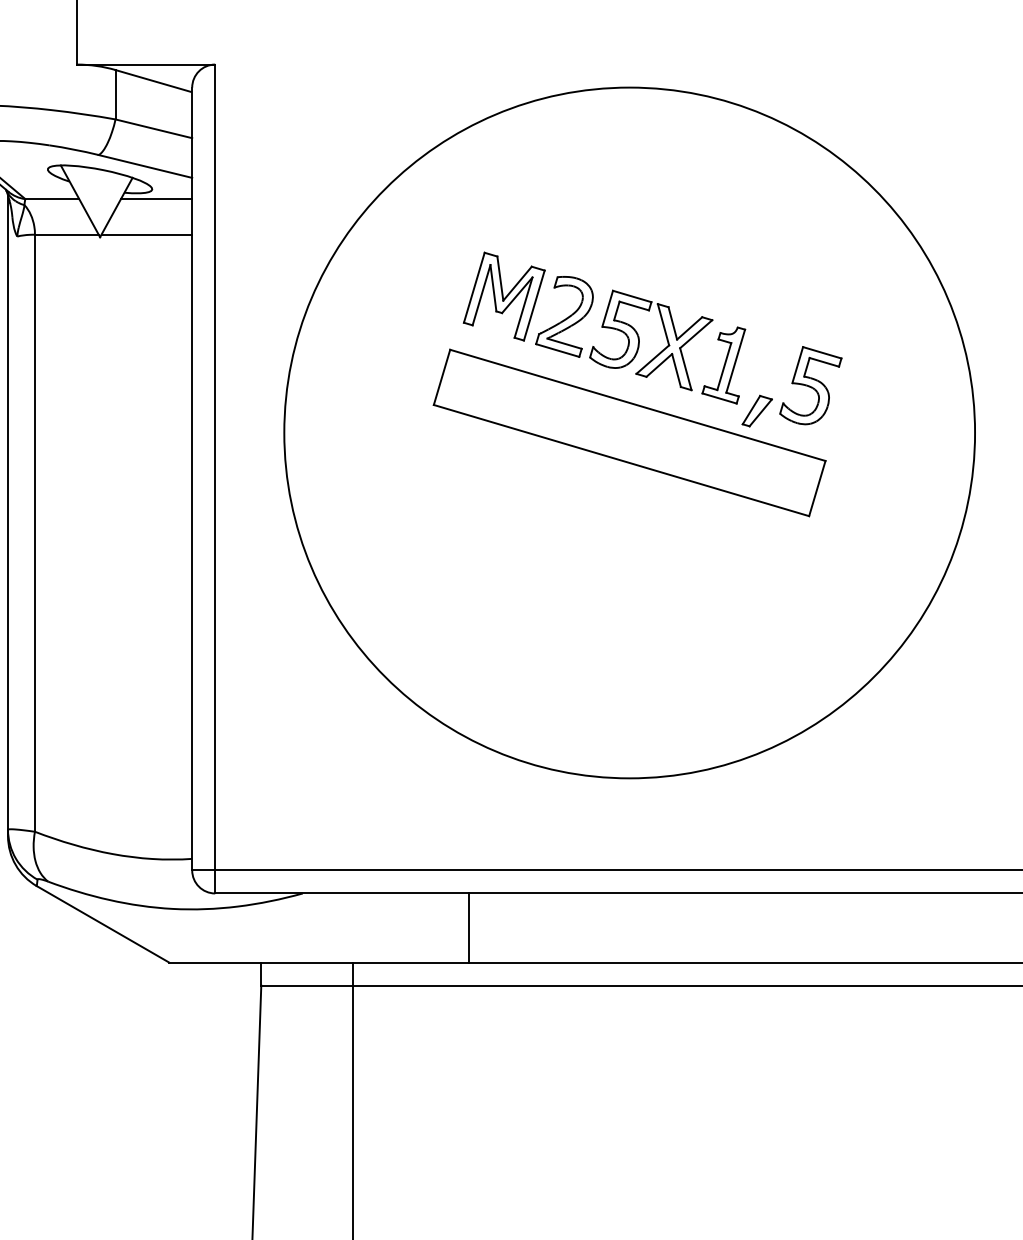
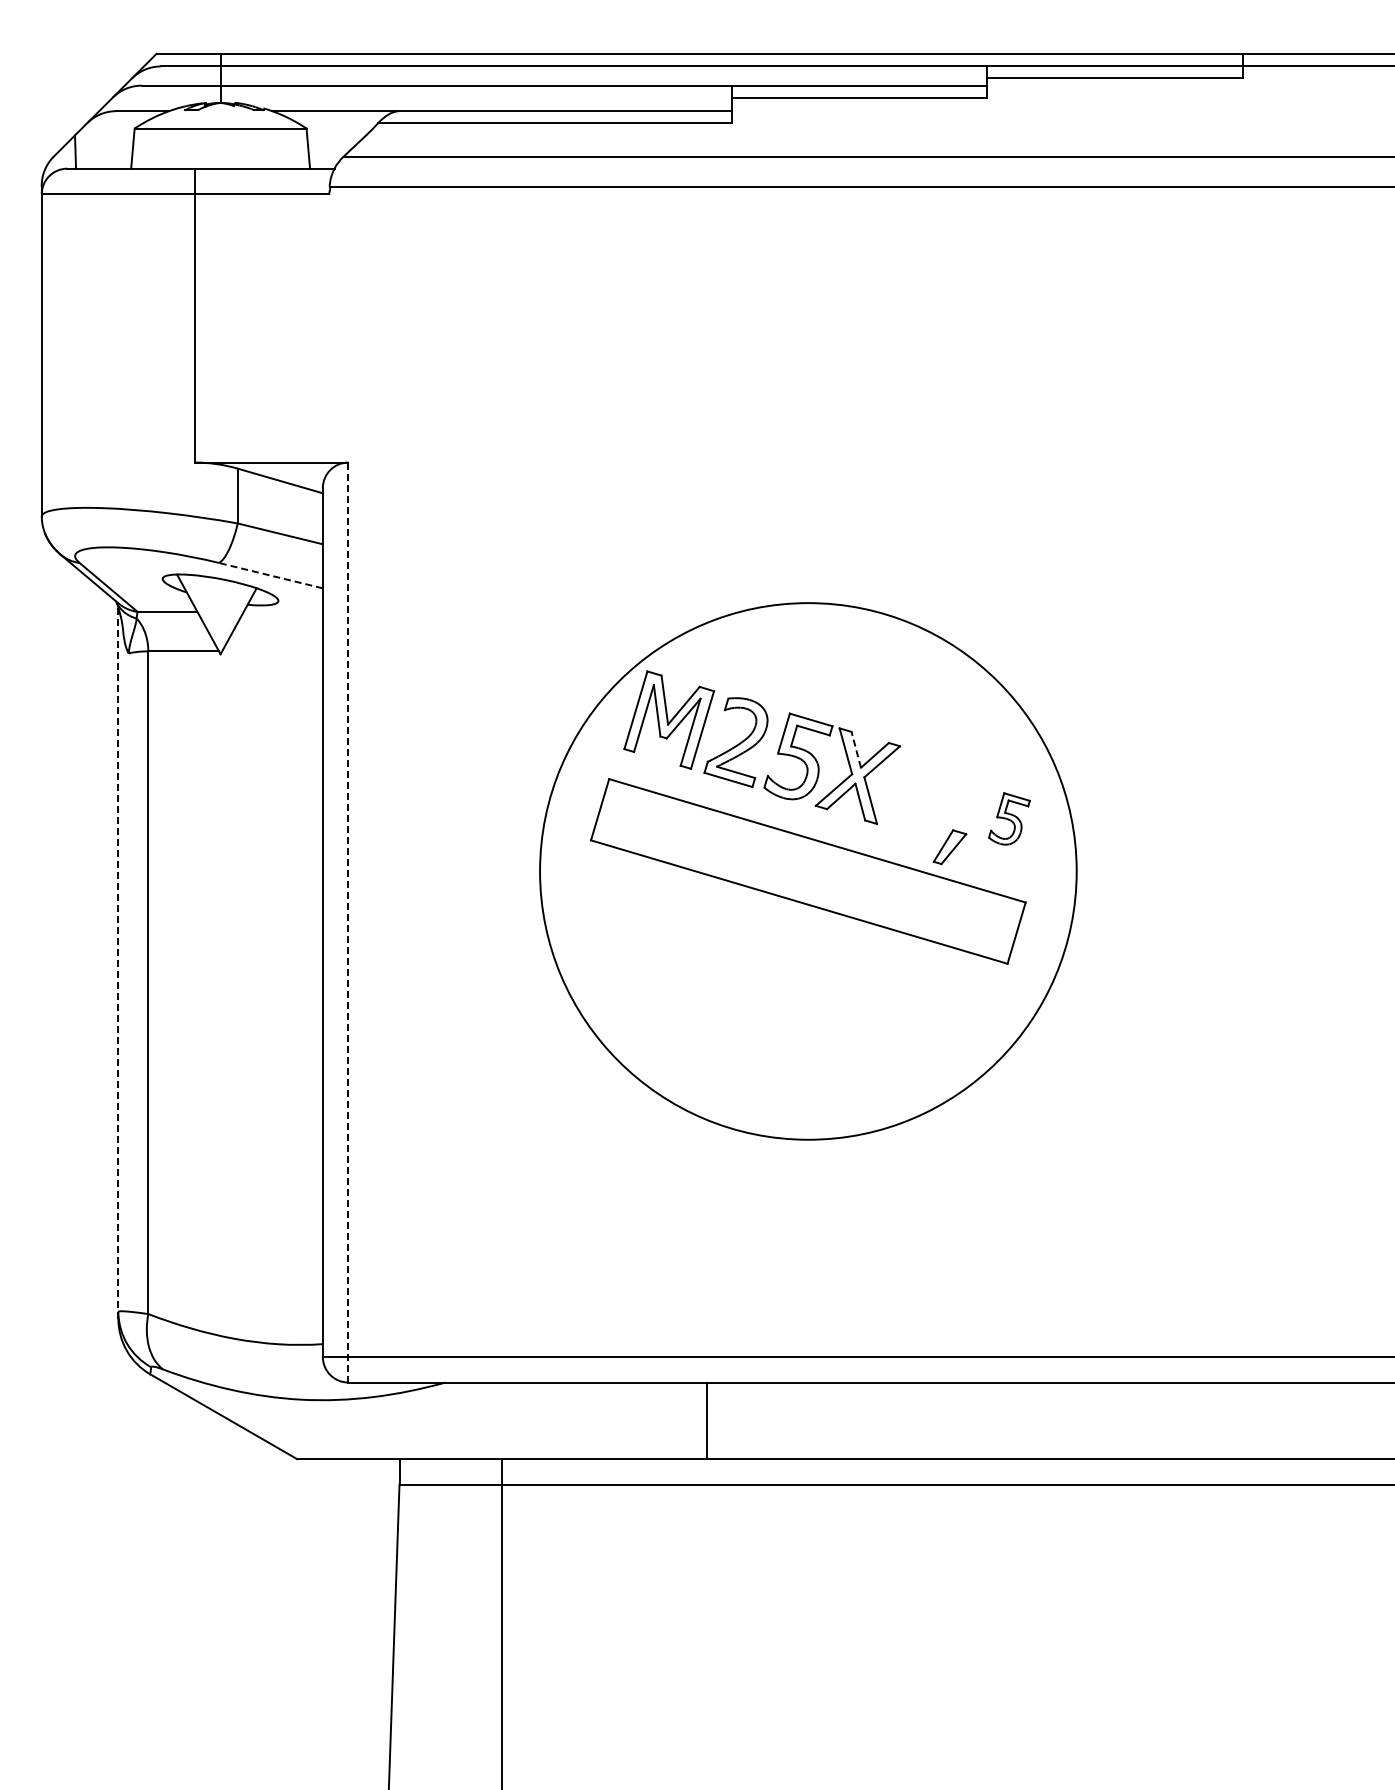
line: (145, 166) -> (270, 575), solid -> dashed
line: (155, 198) -> (282, 611), removed
line: (146, 234) -> (272, 651), removed
line: (673, 323) -> (856, 749), solid -> dashed
part: (723, 365) -> (912, 796), removed
part: (810, 385) -> (1009, 818), size x0.6
circle: (629, 433) -> (808, 871), size x0.7
line: (215, 478) -> (348, 922), solid -> dashed
line: (8, 515) -> (118, 963), solid -> dashed
line: (468, 927) -> (706, 1420), moved

